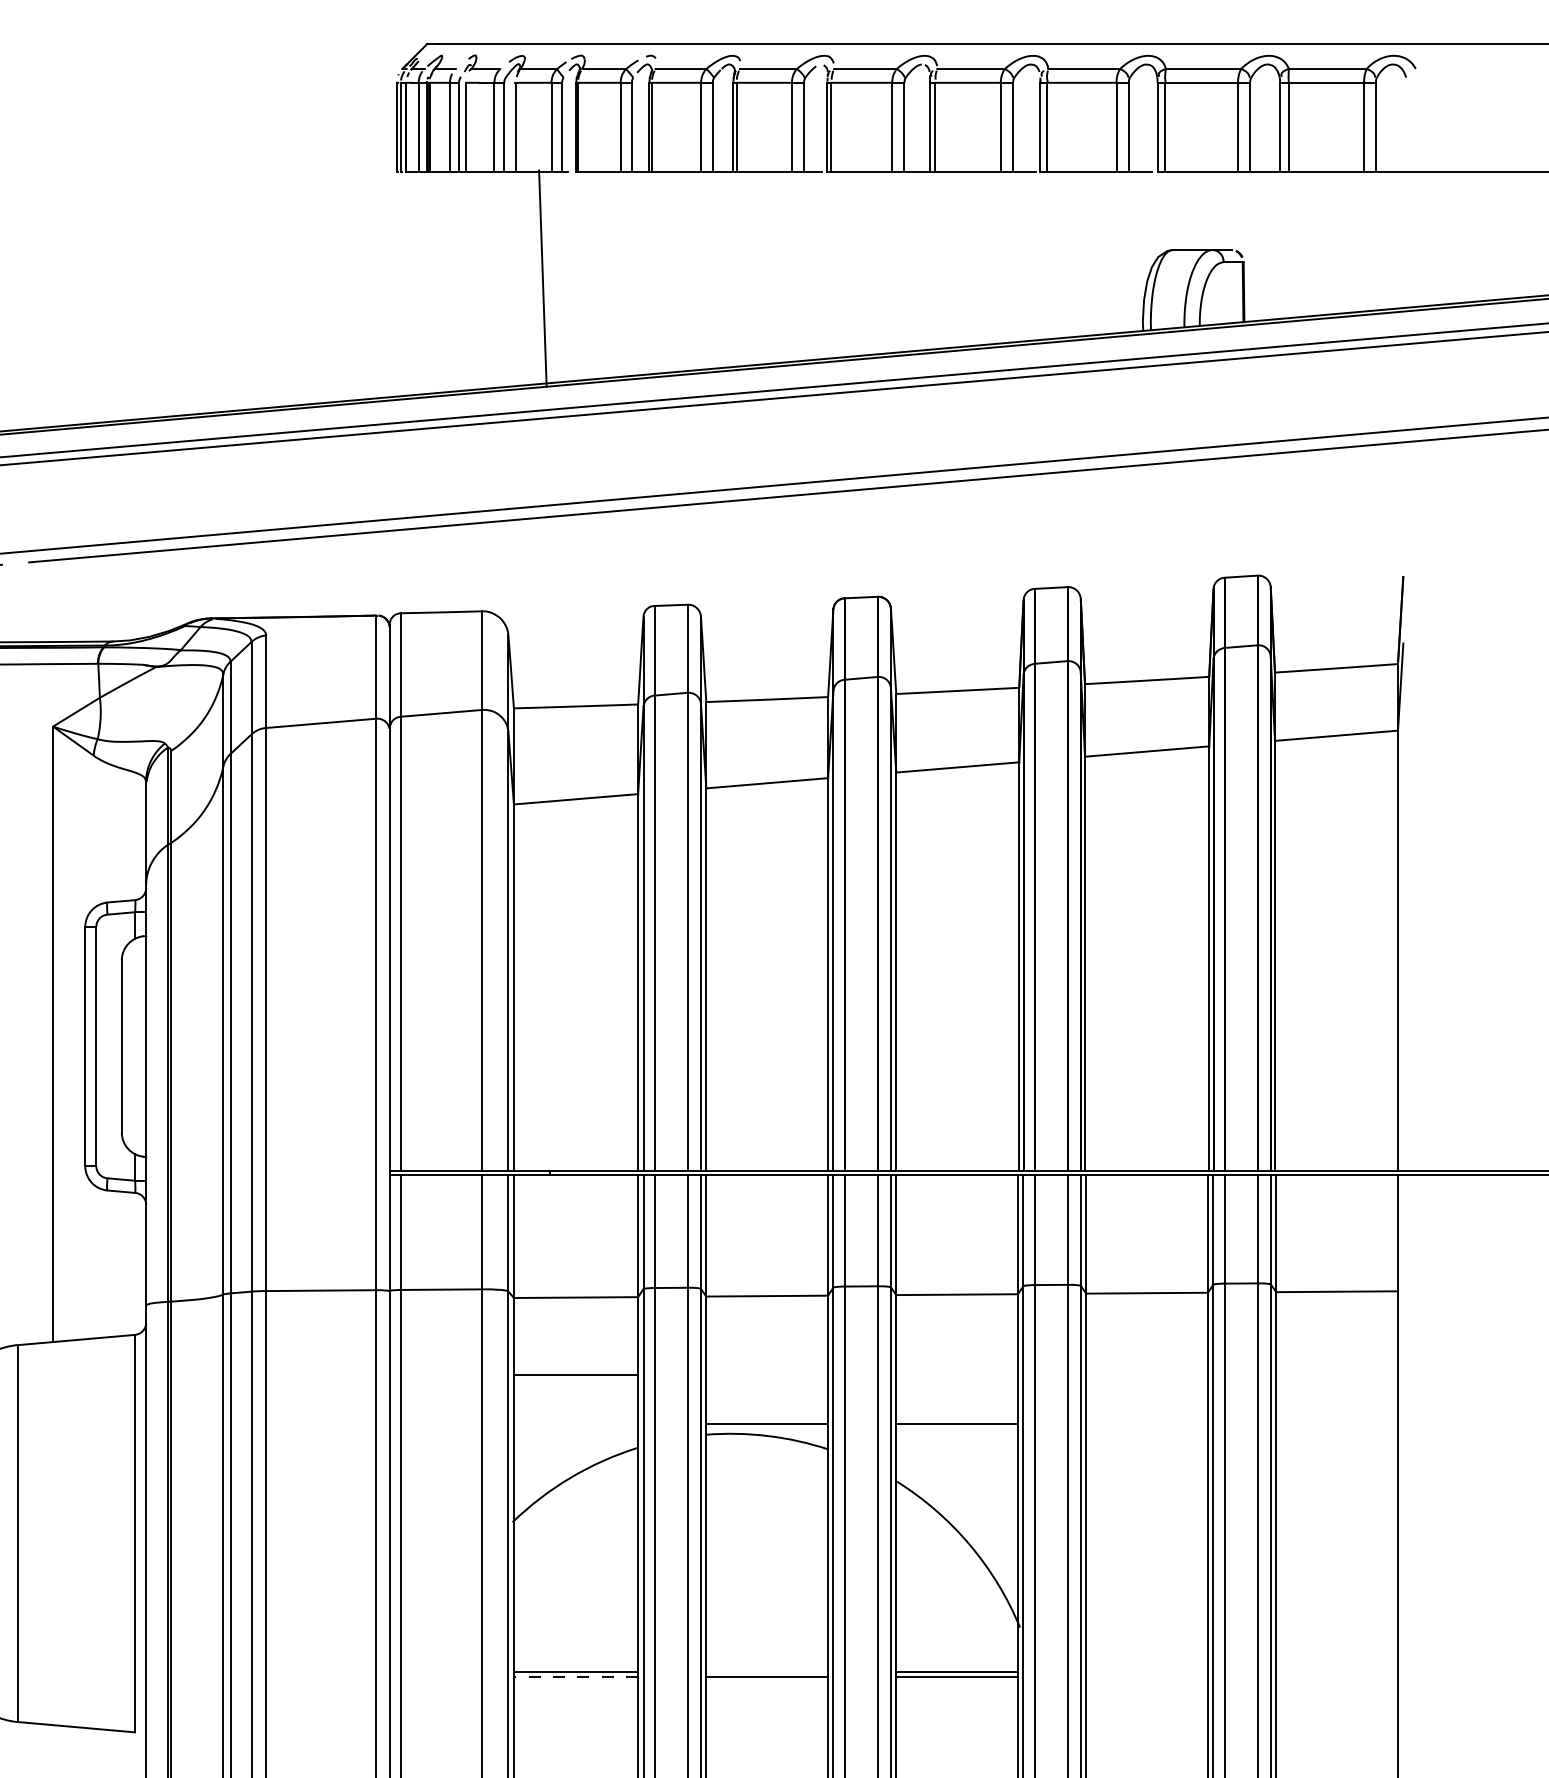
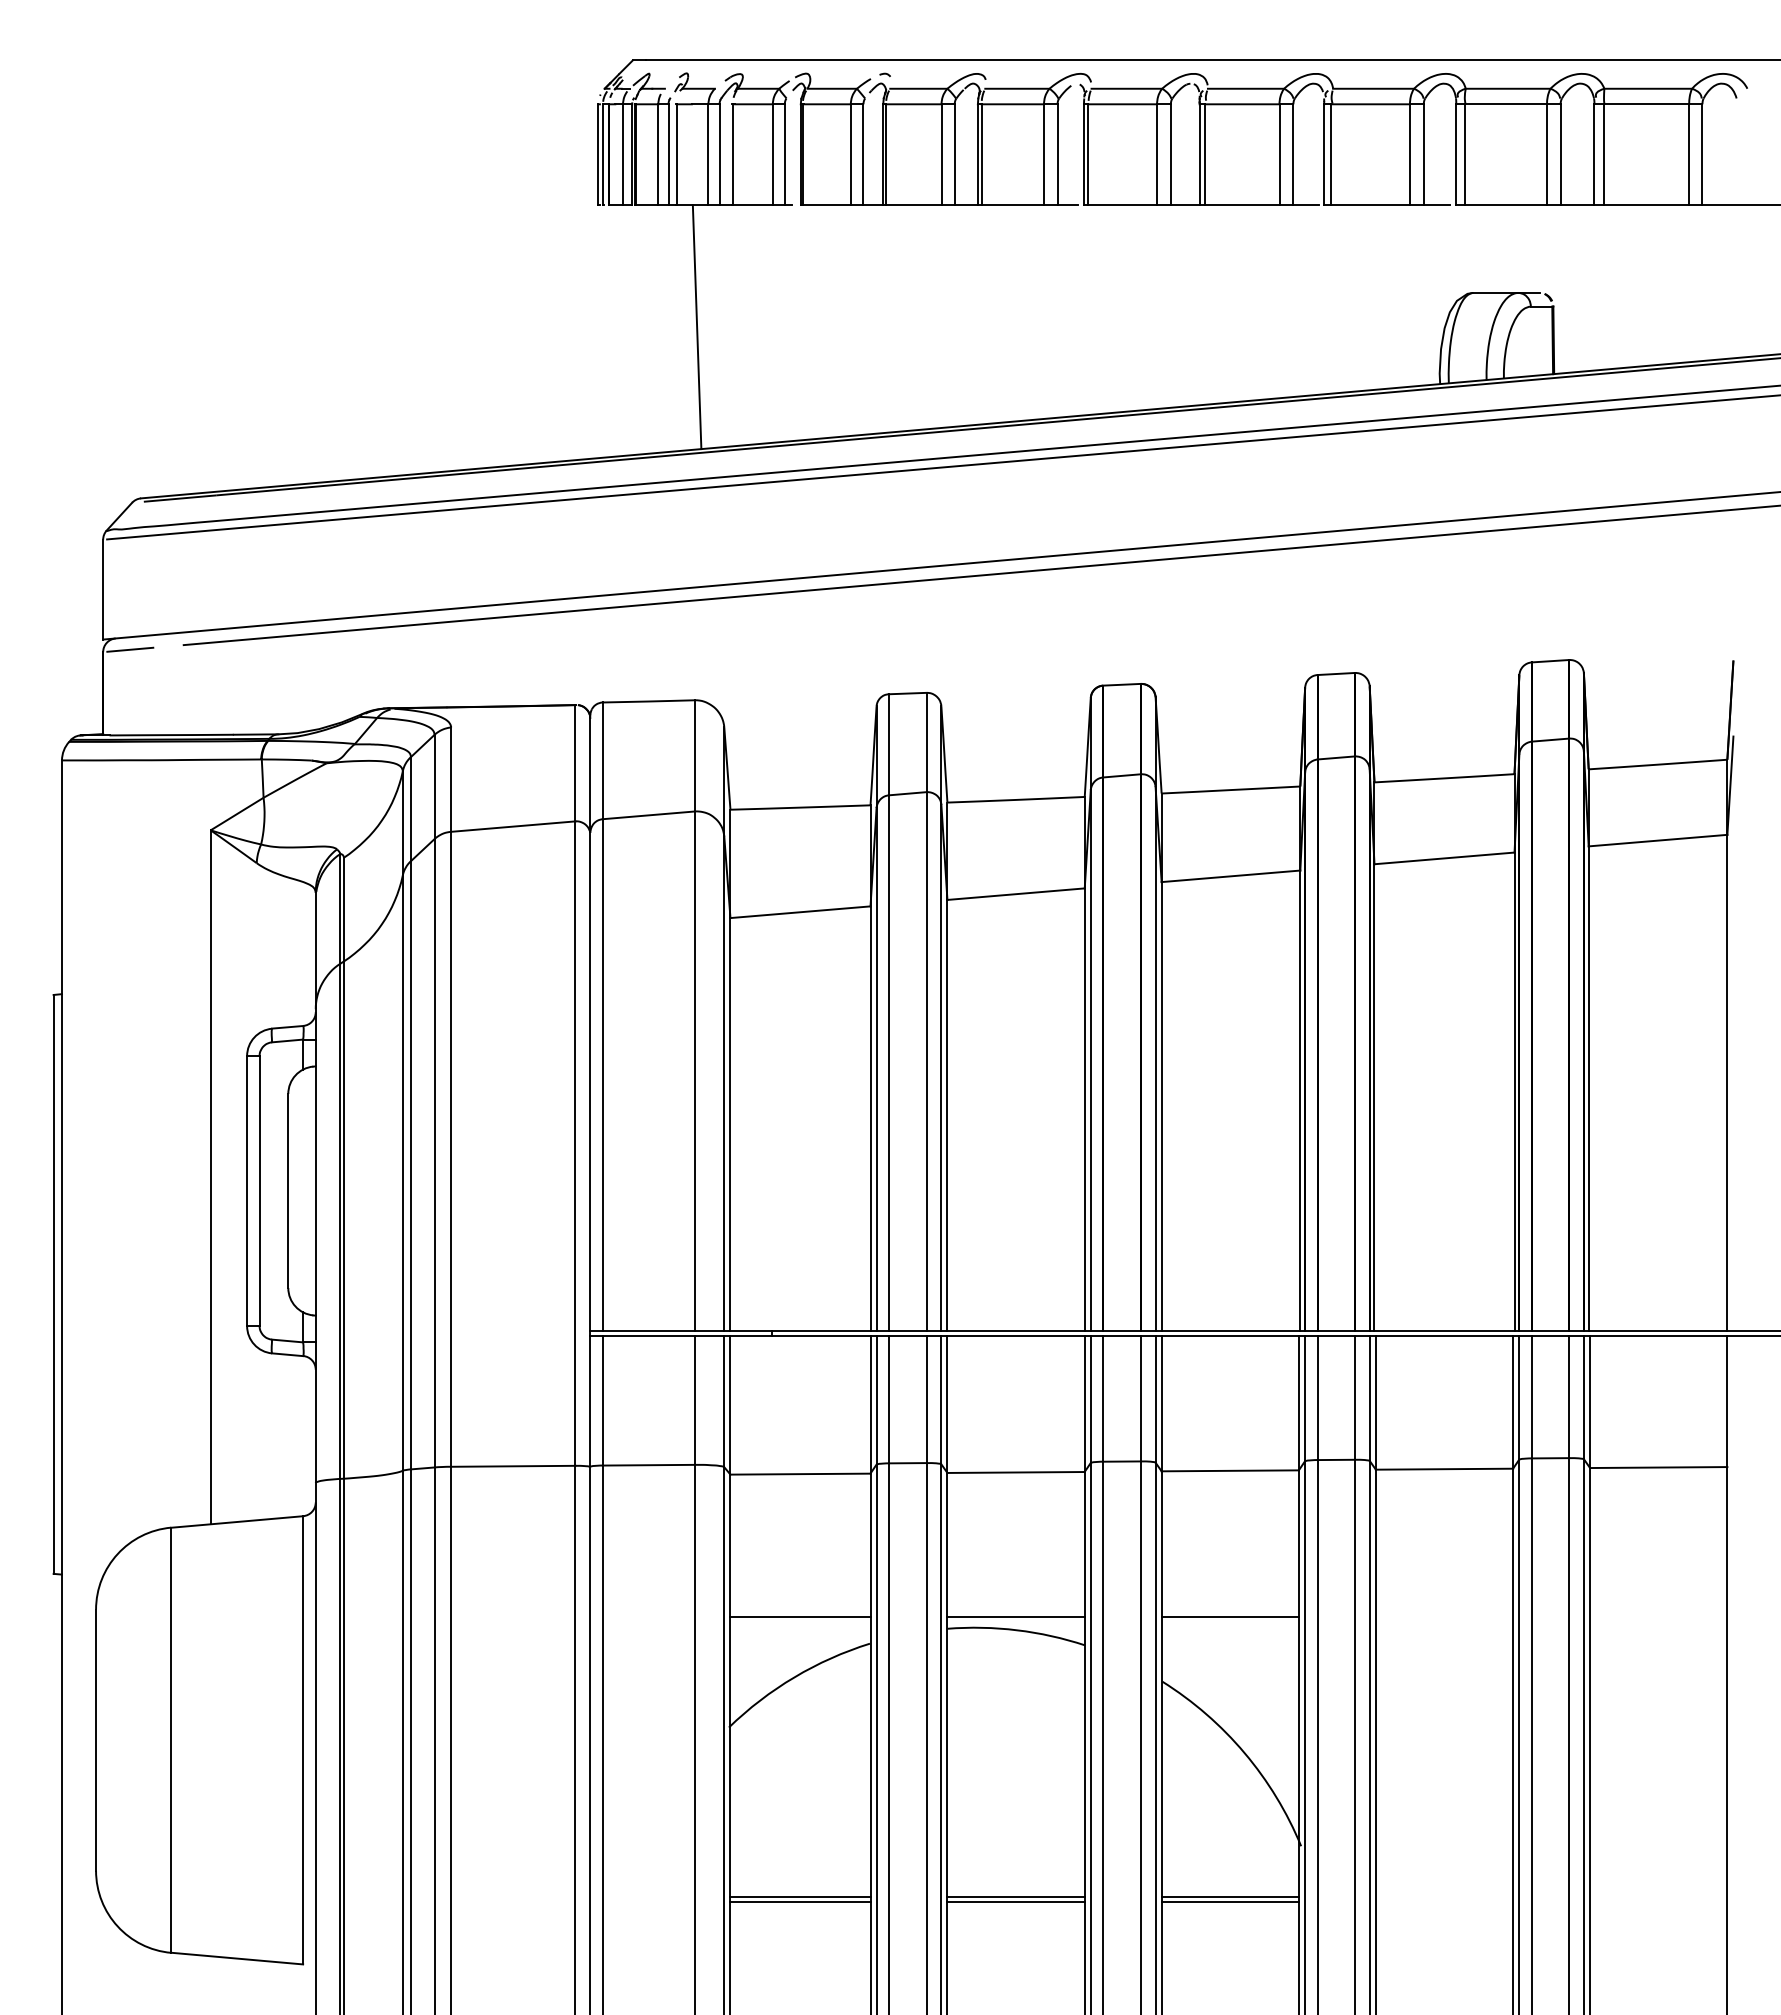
line: (542, 278) -> (696, 327), moved
line: (576, 1375) -> (800, 1616), moved
line: (766, 1672) -> (1015, 1896), added
line: (576, 1677) -> (800, 1902), dashed -> solid

